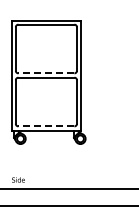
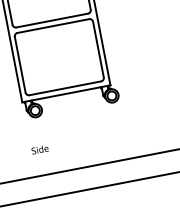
line: (45, 73) -> (51, 20), dashed -> solid
line: (45, 126) -> (64, 88), dashed -> solid
text: (18, 179) -> (39, 149), moved

